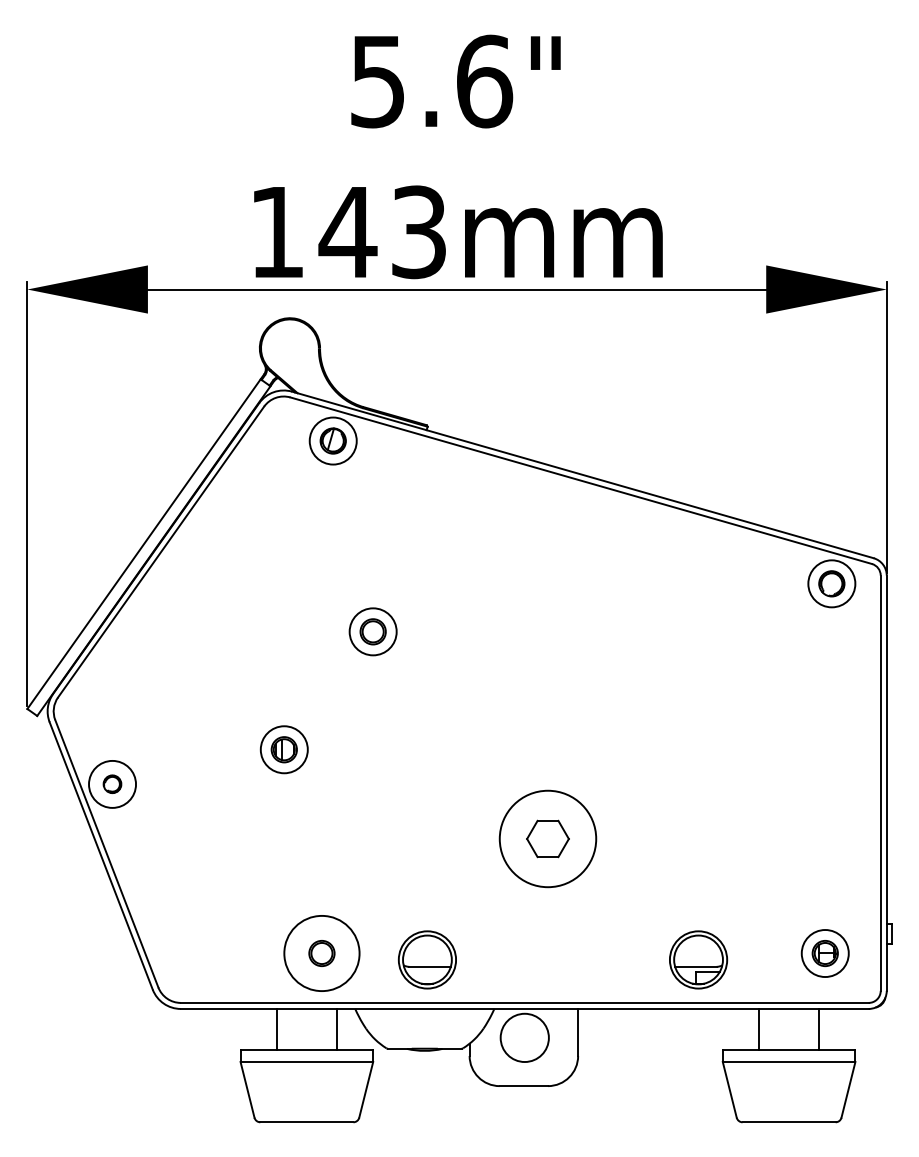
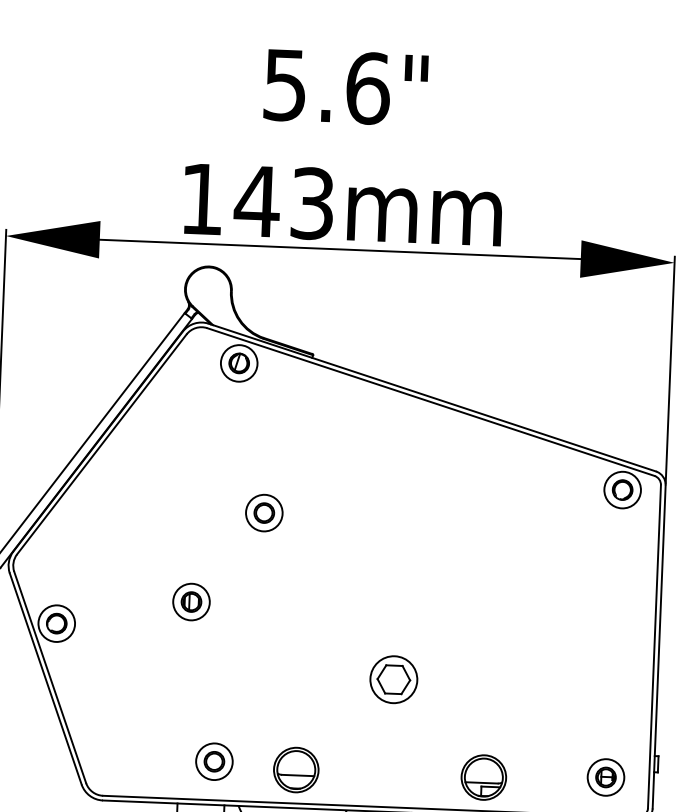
part: (112, 783) -> (56, 622), size x1.43
circle: (547, 838) -> (393, 679), size x0.62
circle: (321, 953) -> (214, 761), size x0.62
part: (698, 959) -> (483, 777), moved

